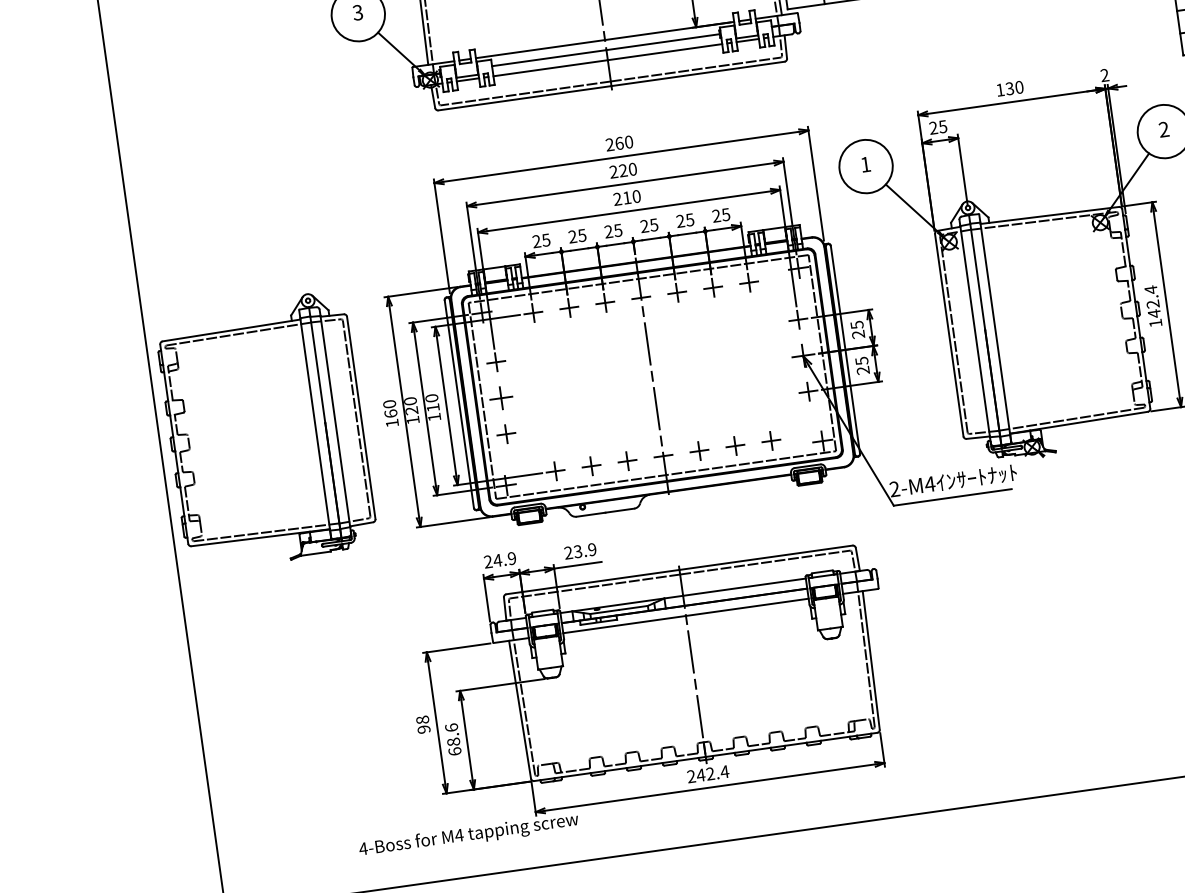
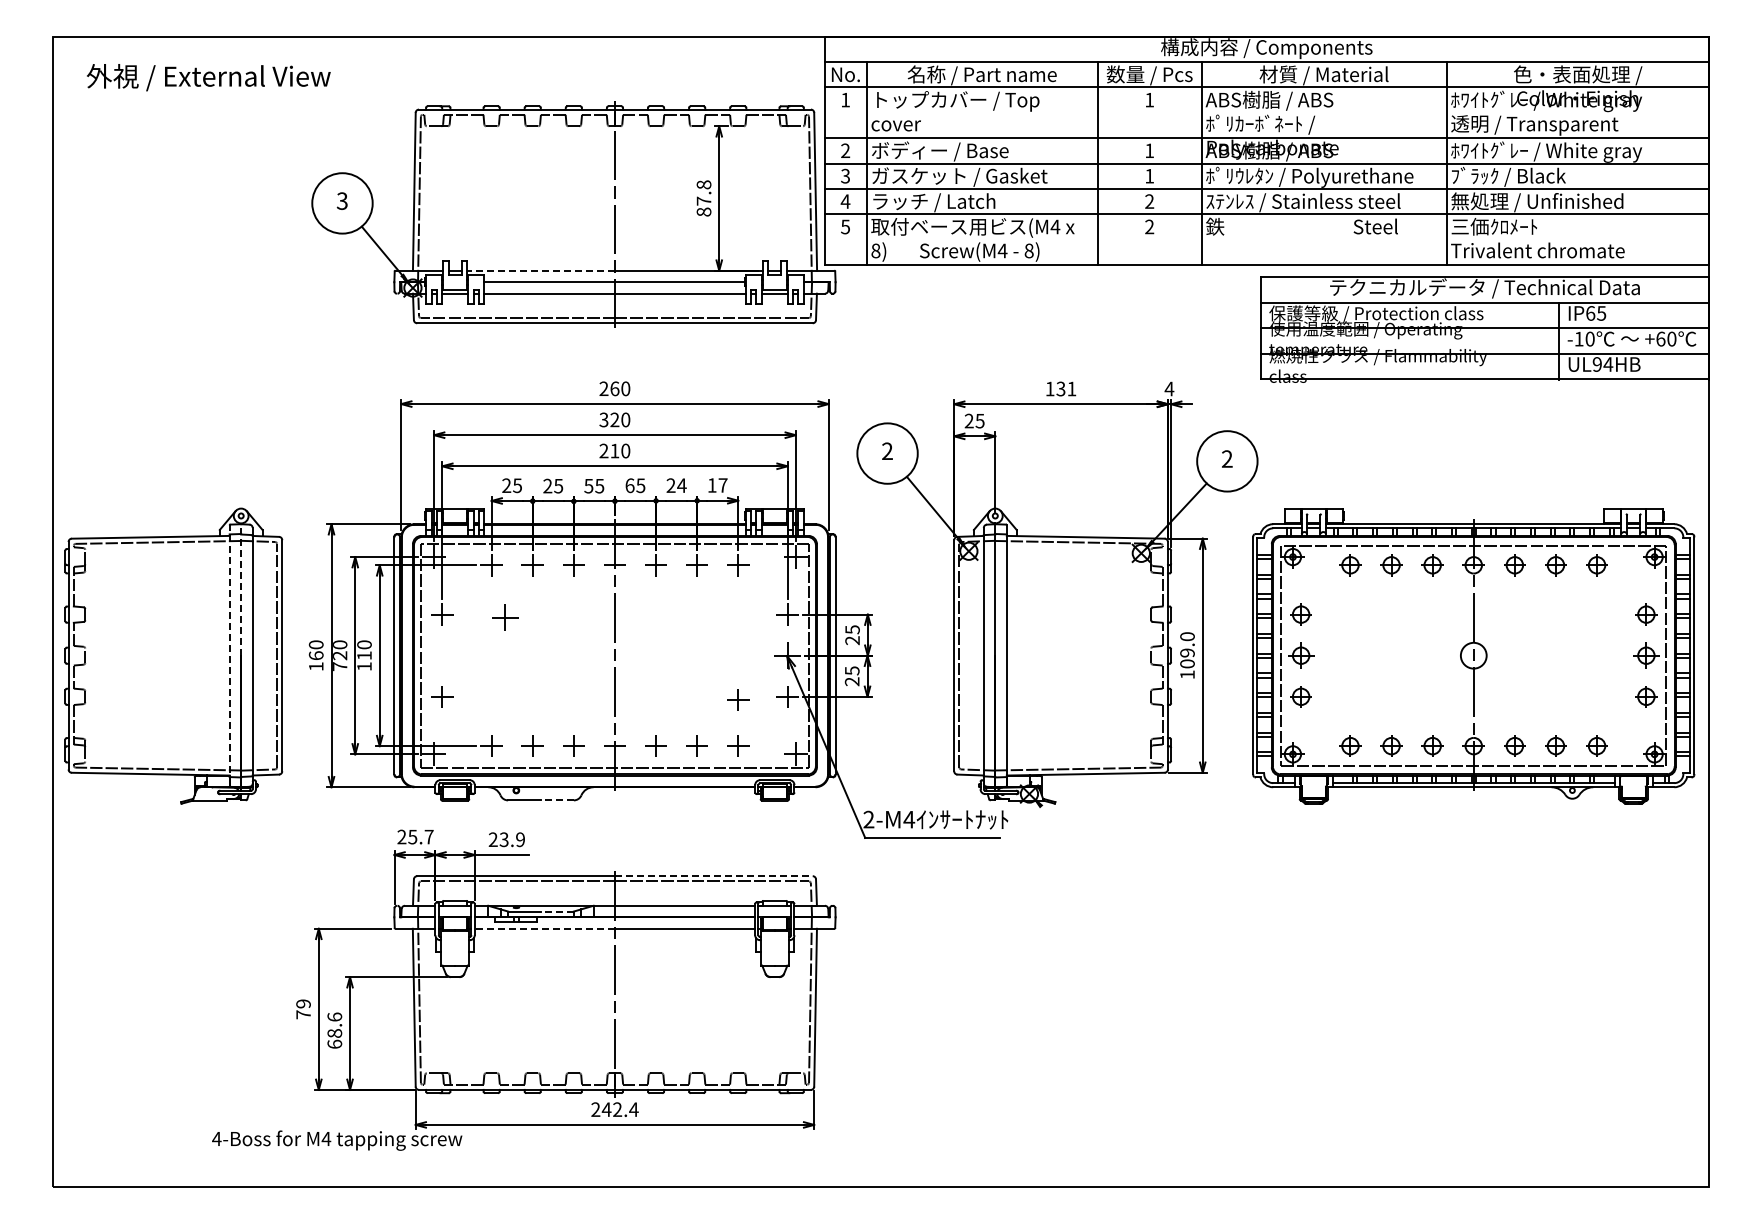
line: (540, 48) -> (541, 270), solid -> dashed
text: (1104, 74) -> (1169, 388), 2 -> 4
text: (1019, 87) -> (1071, 388), 130 -> 131
text: (865, 163) -> (887, 450), 1 -> 2
text: (613, 172) -> (603, 420), 220 -> 320
text: (721, 215) -> (717, 485), 25 -> 17
text: (689, 219) -> (681, 485), 25 -> 24
text: (644, 226) -> (629, 485), 25 -> 65
text: (608, 231) -> (588, 485), 25 -> 55
text: (1152, 301) -> (1187, 649), 142.4 -> 109.0
line: (317, 364) -> (241, 589), solid -> dashed
part: (501, 398) -> (505, 617), moved
part: (765, 400) -> (738, 699), added
text: (413, 420) -> (340, 666), 120 -> 720
line: (314, 422) -> (229, 653), solid -> dashed
line: (619, 510) -> (556, 800), solid -> dashed
line: (765, 558) -> (713, 876), solid -> dashed
text: (504, 559) -> (420, 836), 24.9 -> 25.7
line: (632, 608) -> (556, 911), solid -> dashed
line: (624, 624) -> (544, 928), solid -> dashed
text: (423, 724) -> (303, 1009), 98 -> 79

